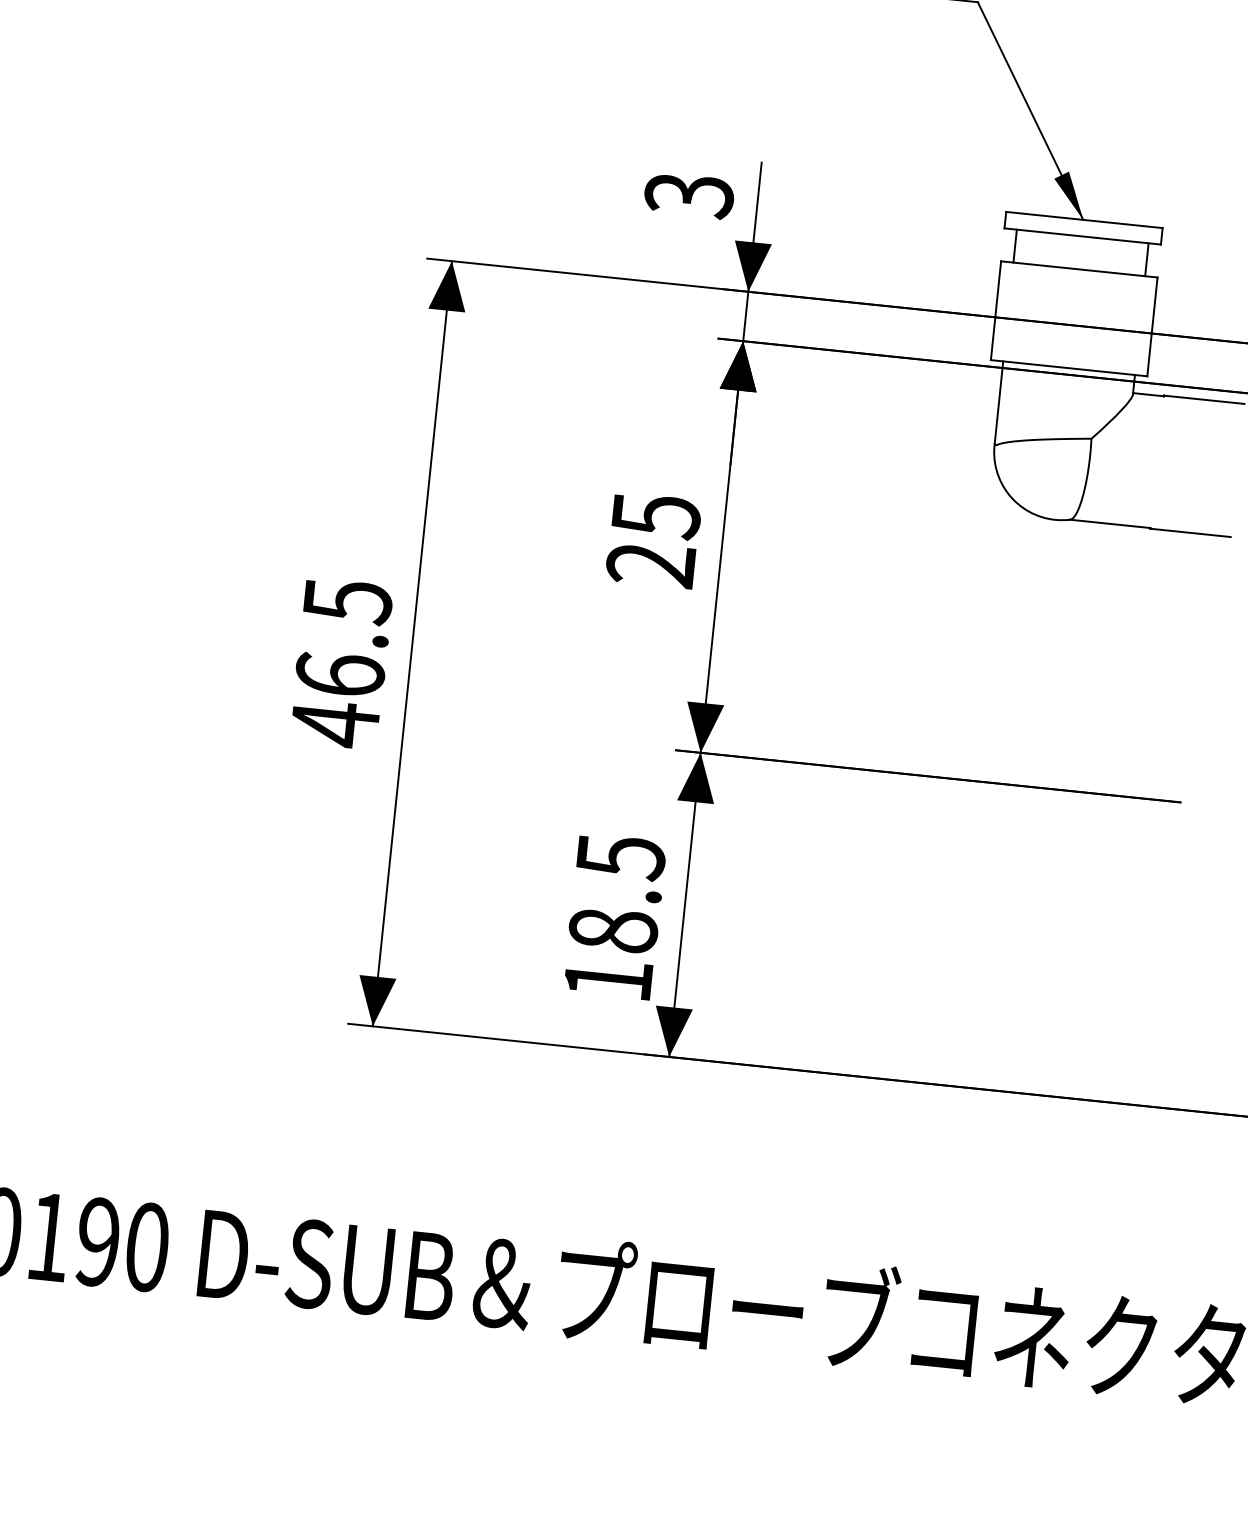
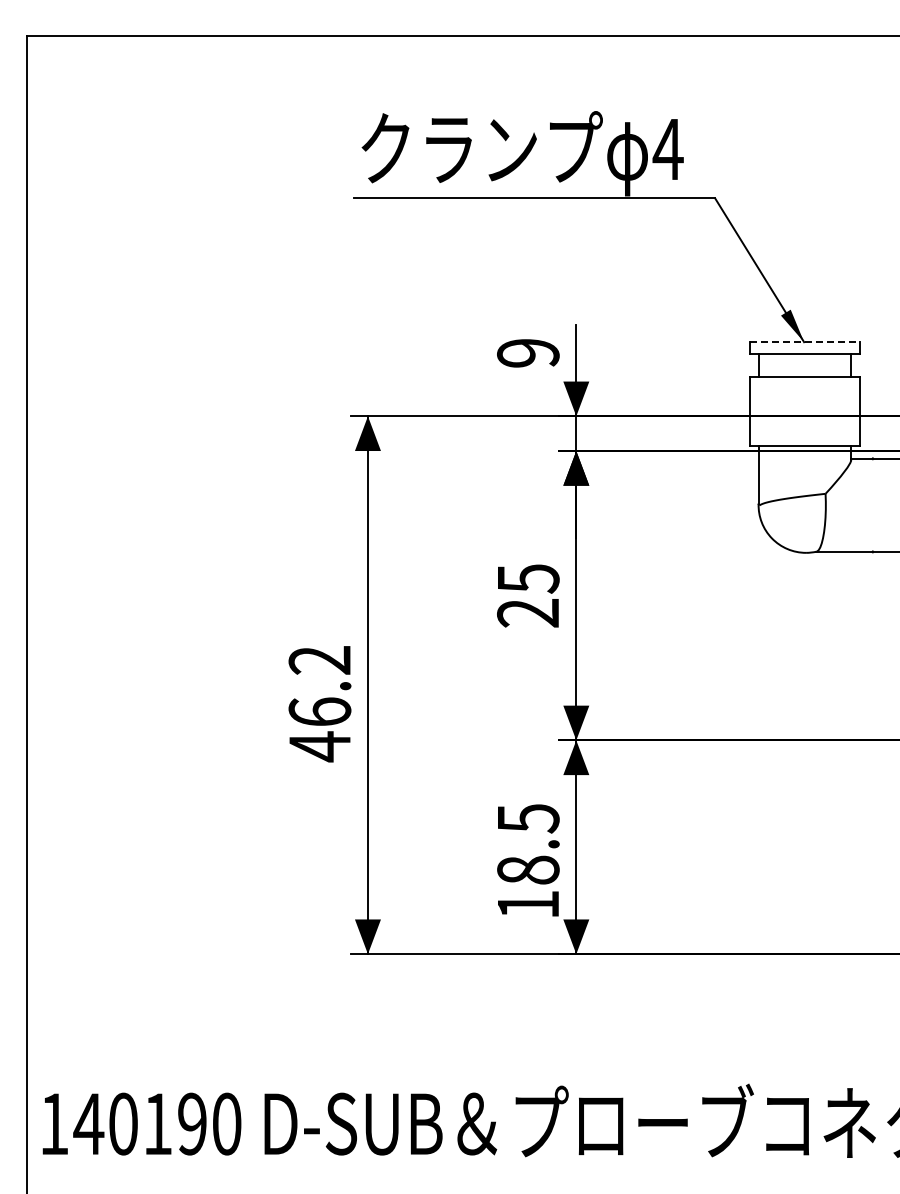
text: (689, 195) -> (528, 353), 3 -> 9
line: (1083, 220) -> (804, 342), solid -> dashed
text: (347, 601) -> (319, 660), 46.5 -> 46.2

